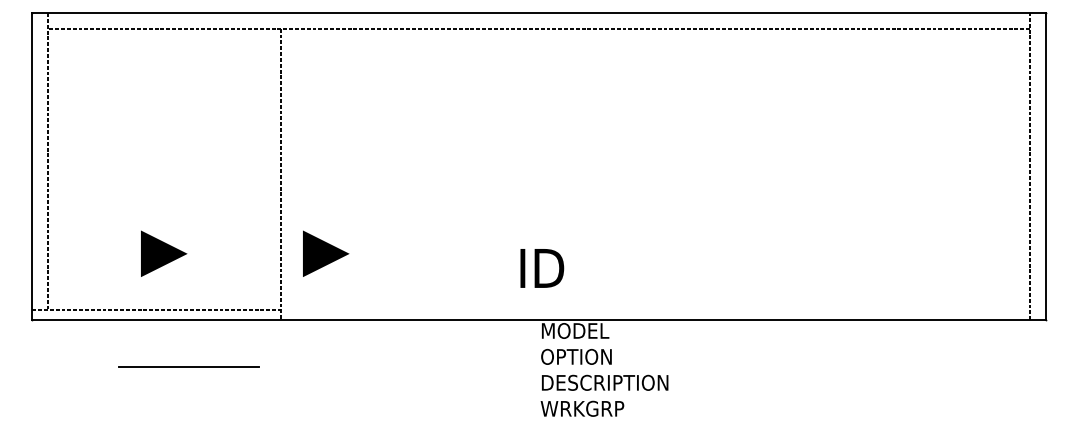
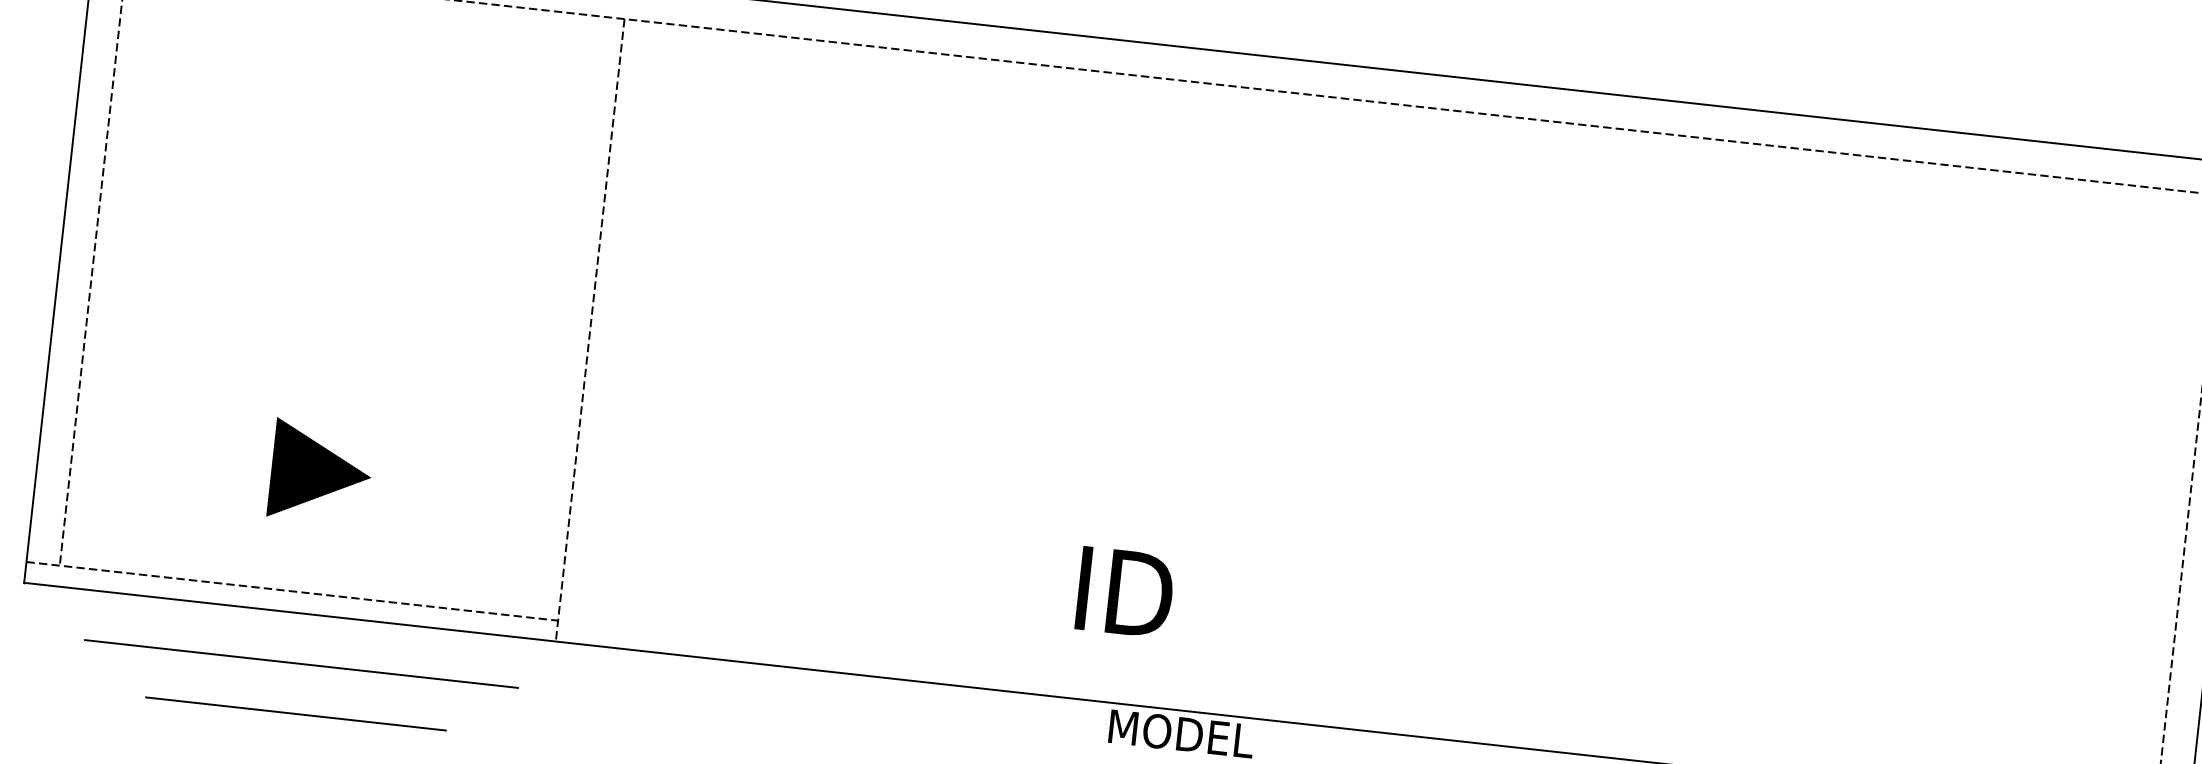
line: (326, 253) -> (668, 509), removed
line: (164, 343) -> (300, 663), added
line: (188, 366) -> (295, 712), moved

